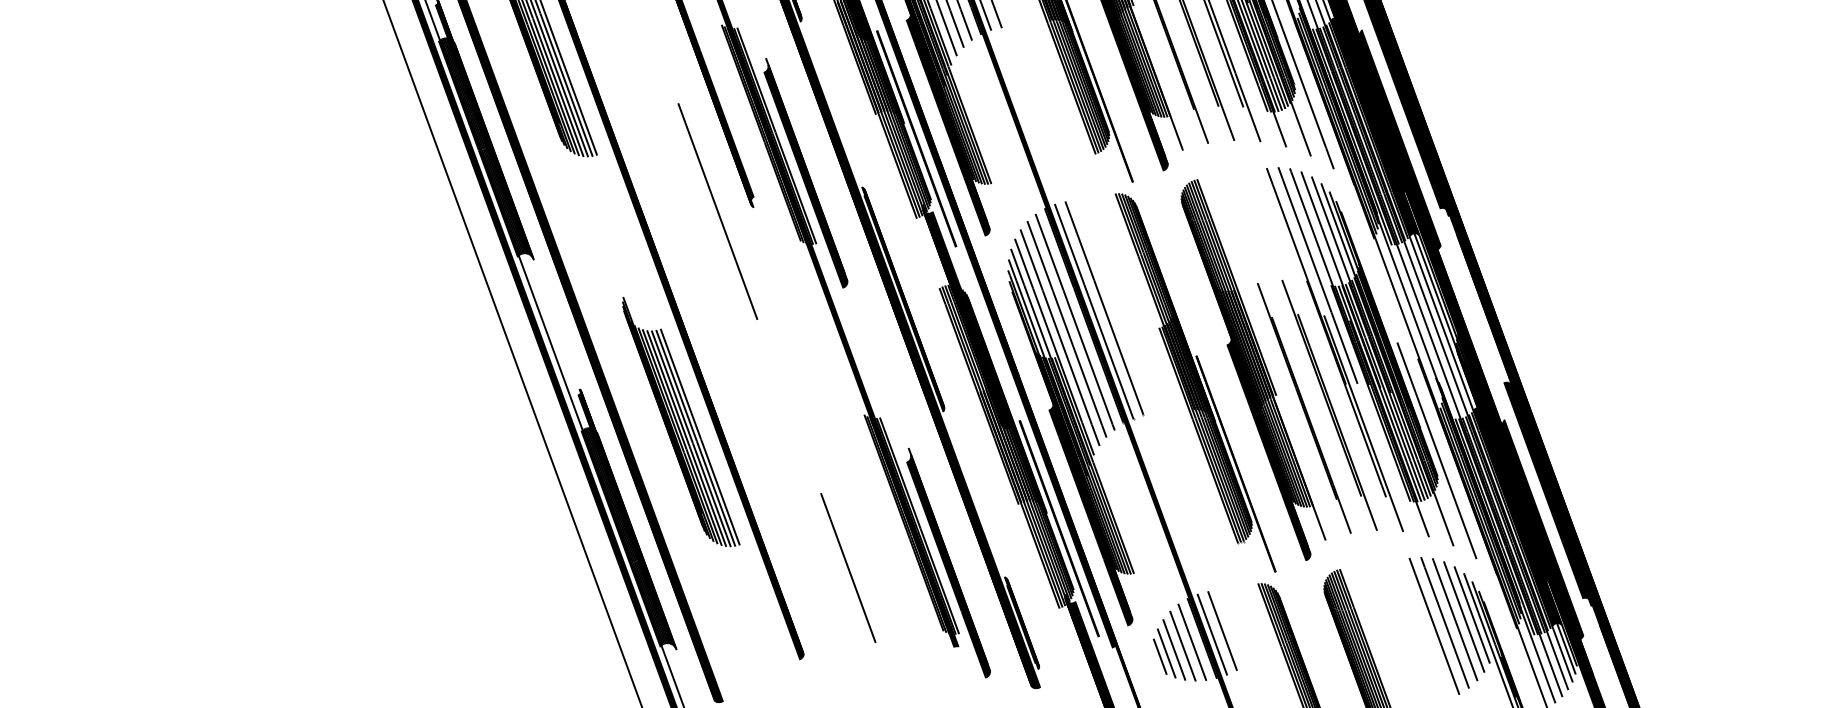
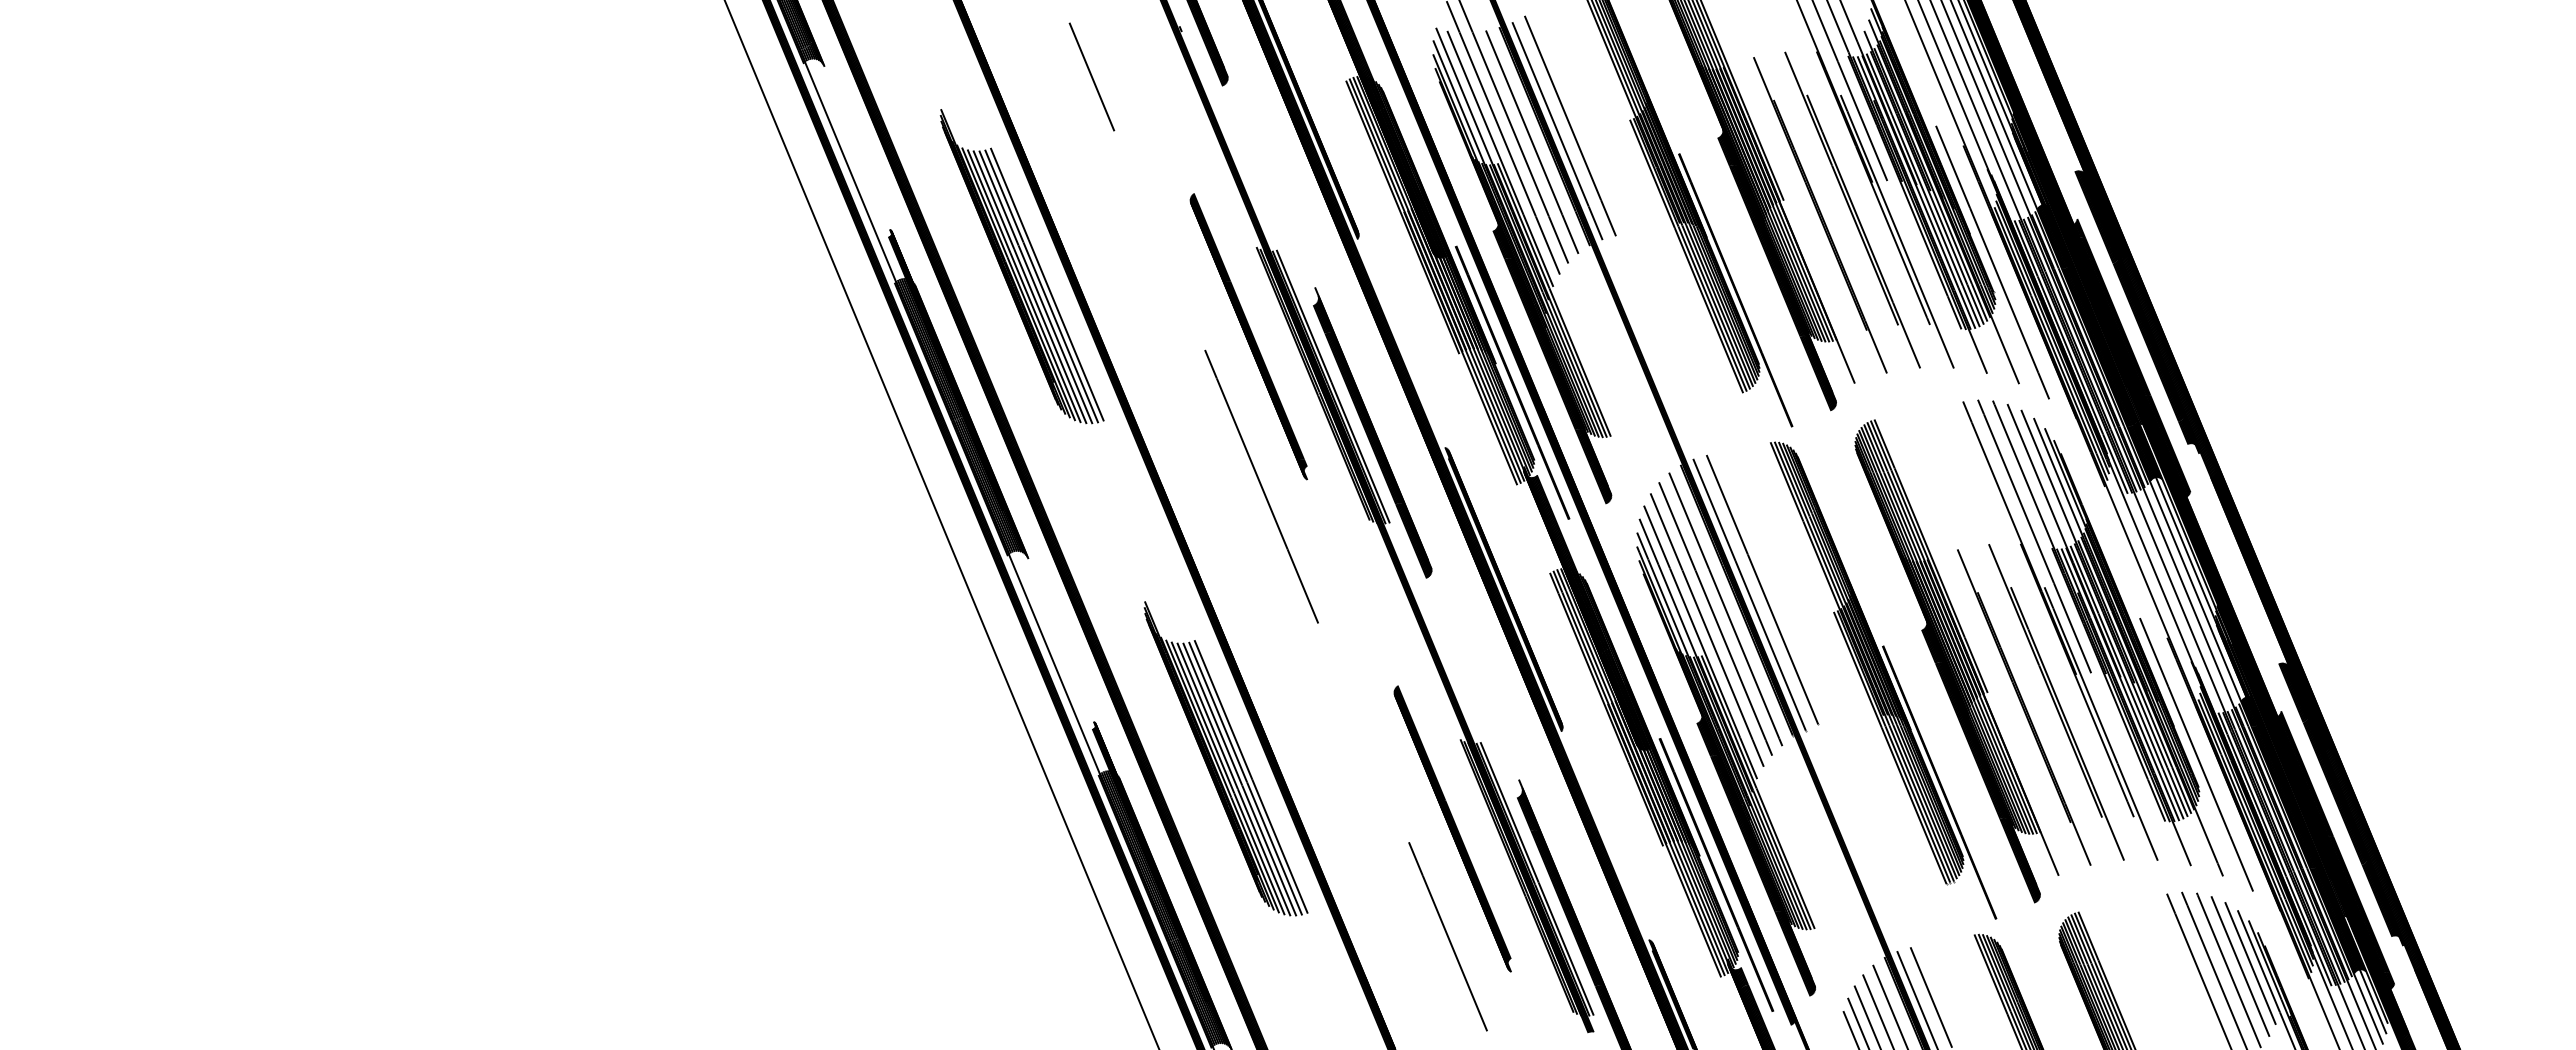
part: (855, 483) -> (1452, 828), added

